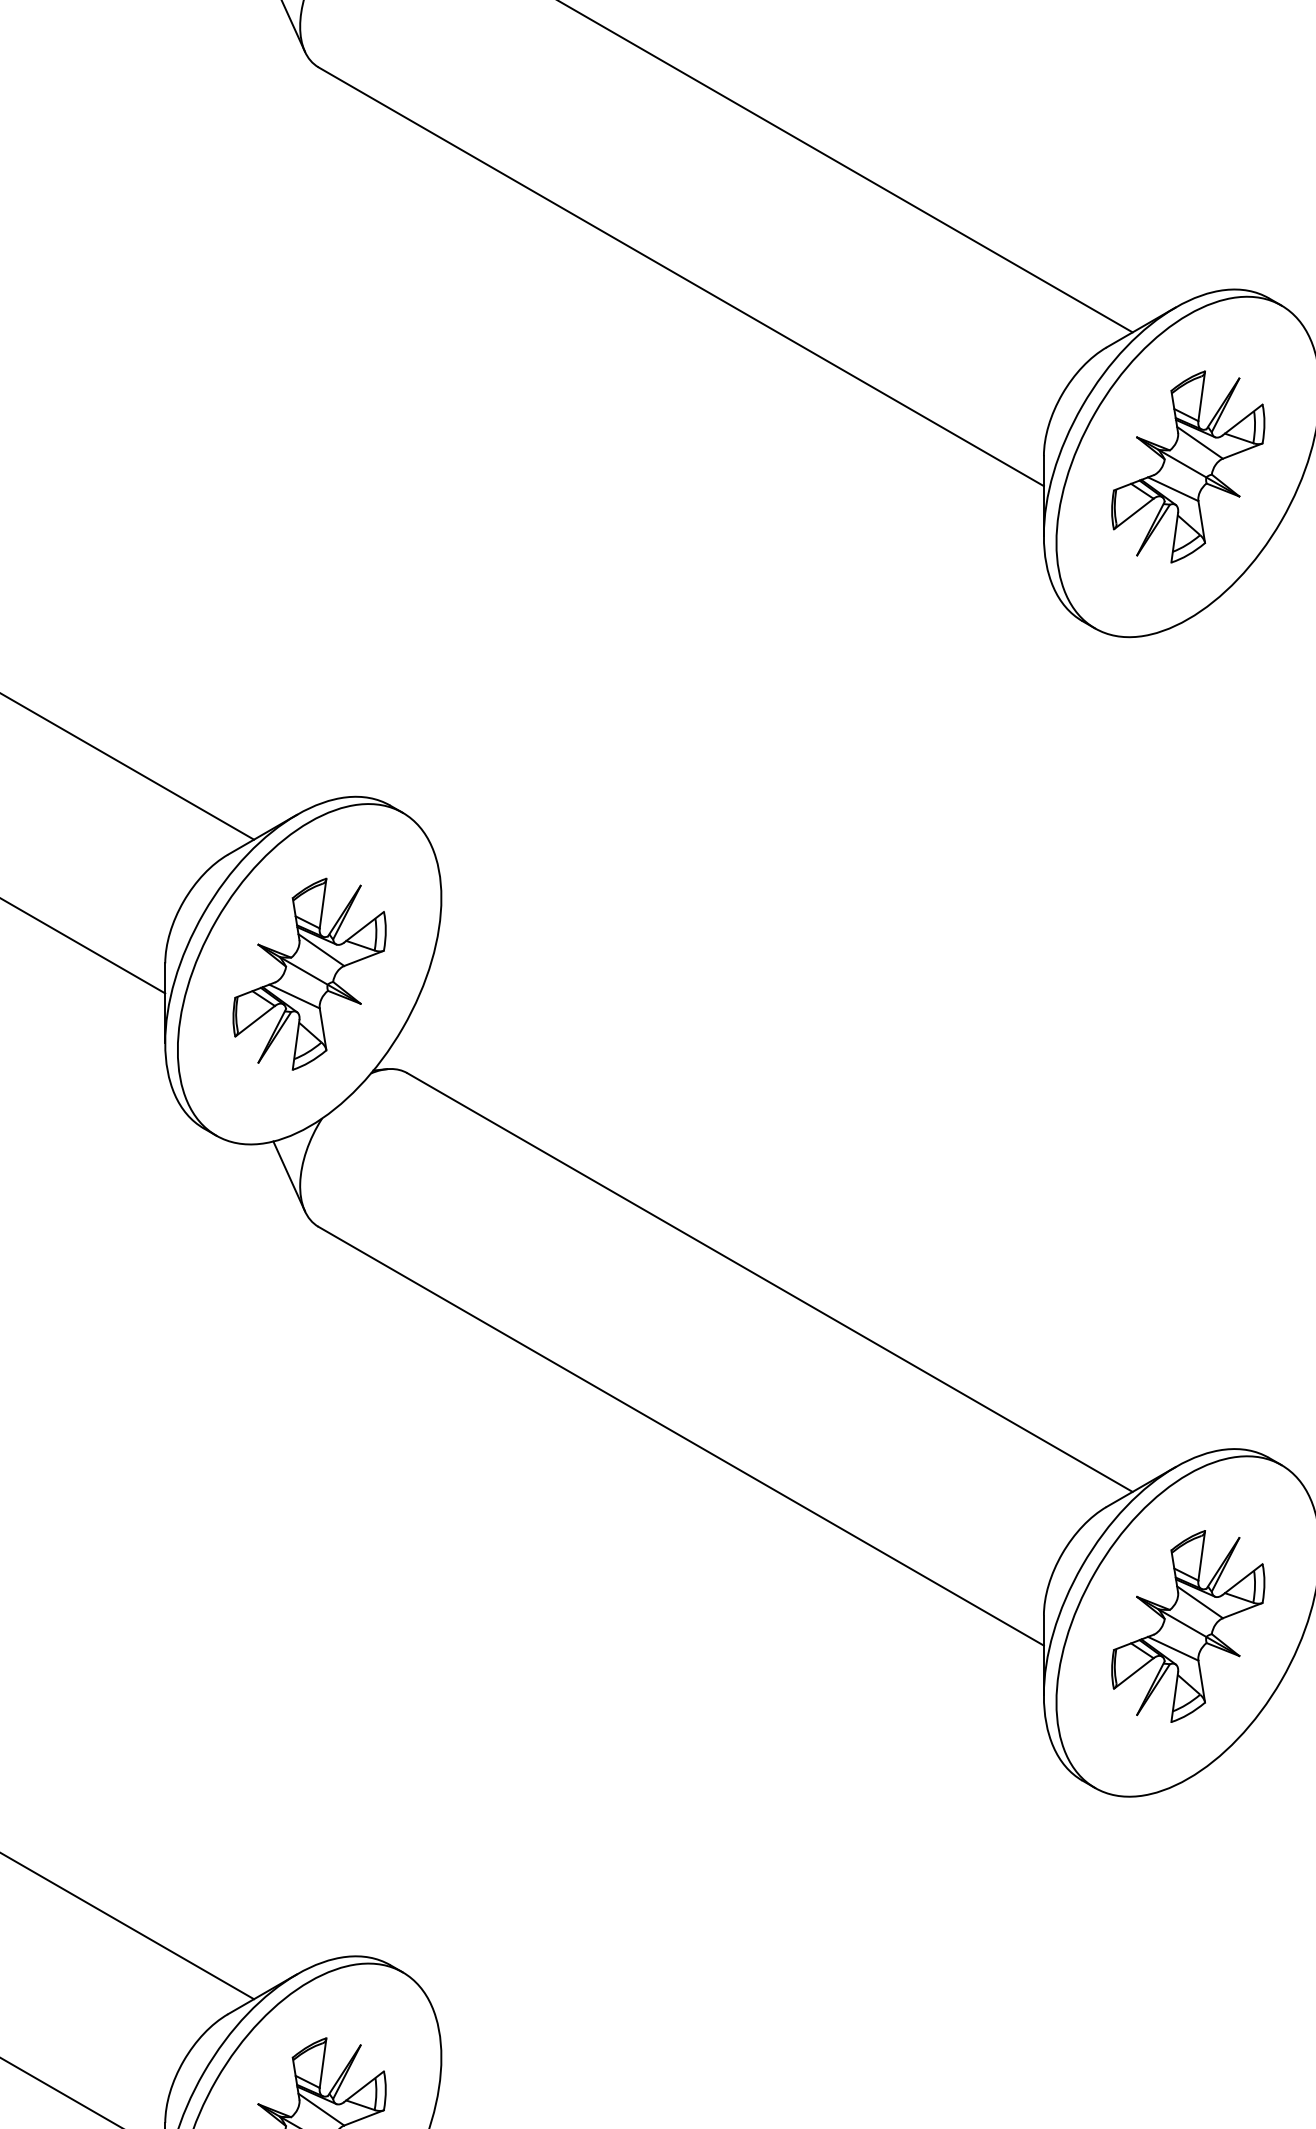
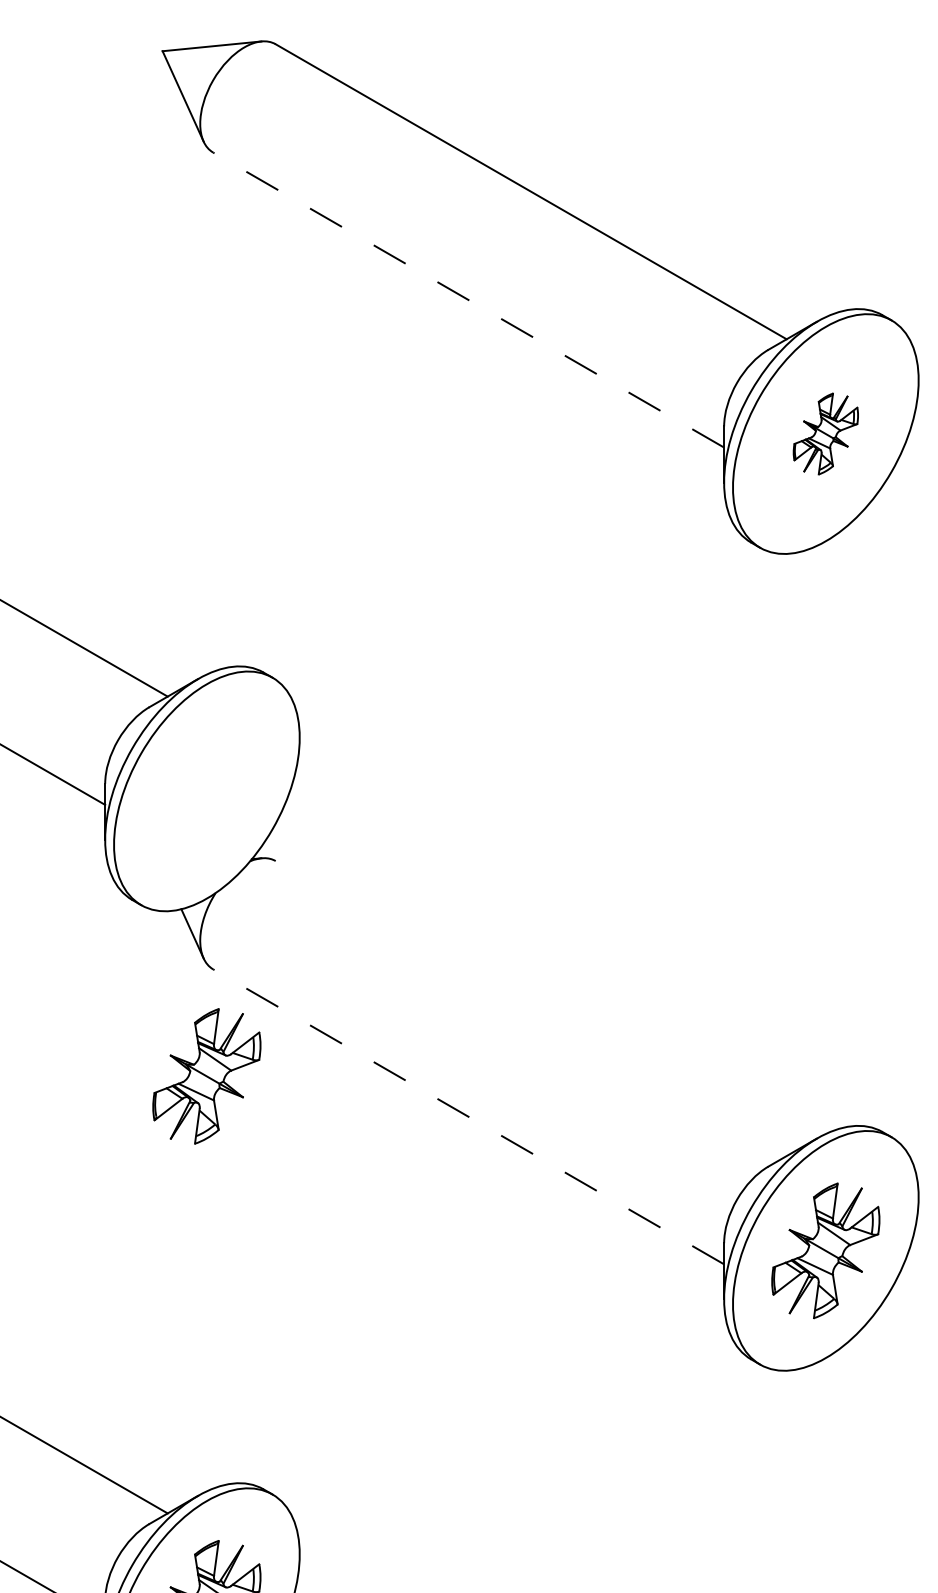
line: (680, 275) -> (468, 299), solid -> dashed
part: (1187, 466) -> (825, 433), size x0.6
part: (309, 974) -> (206, 1076), moved
line: (769, 1282) -> (530, 1008), removed
line: (680, 1435) -> (468, 1116), solid -> dashed

